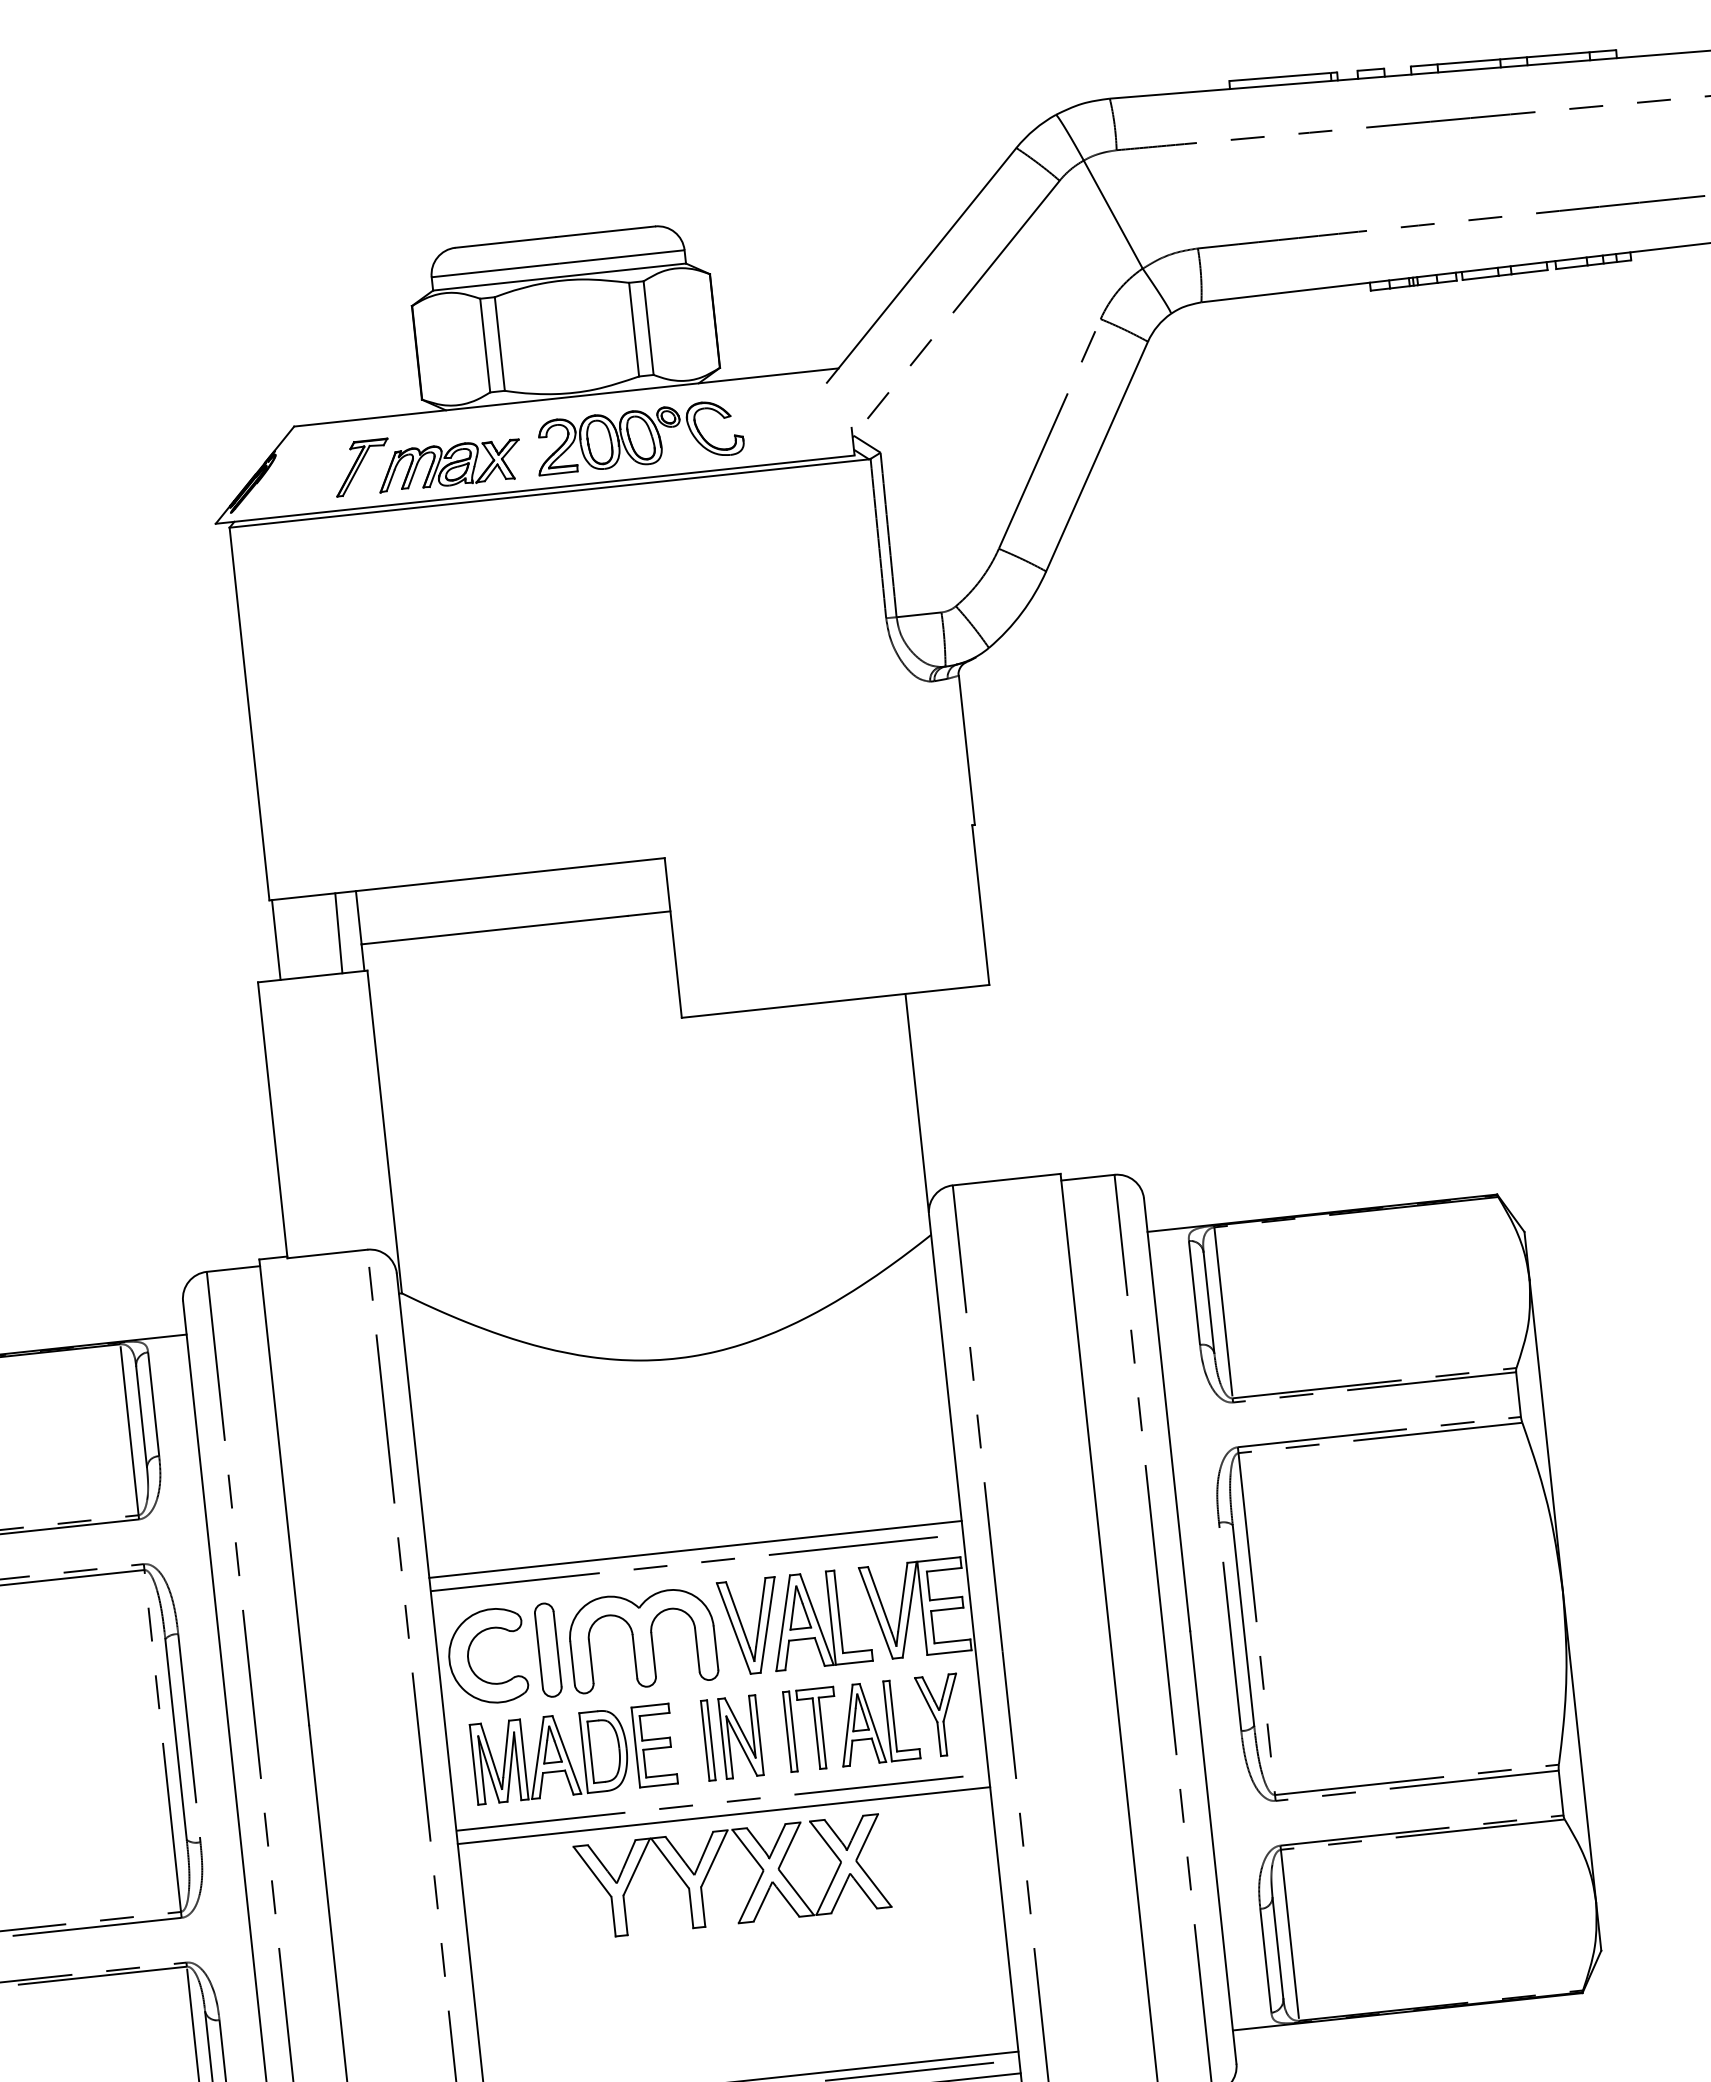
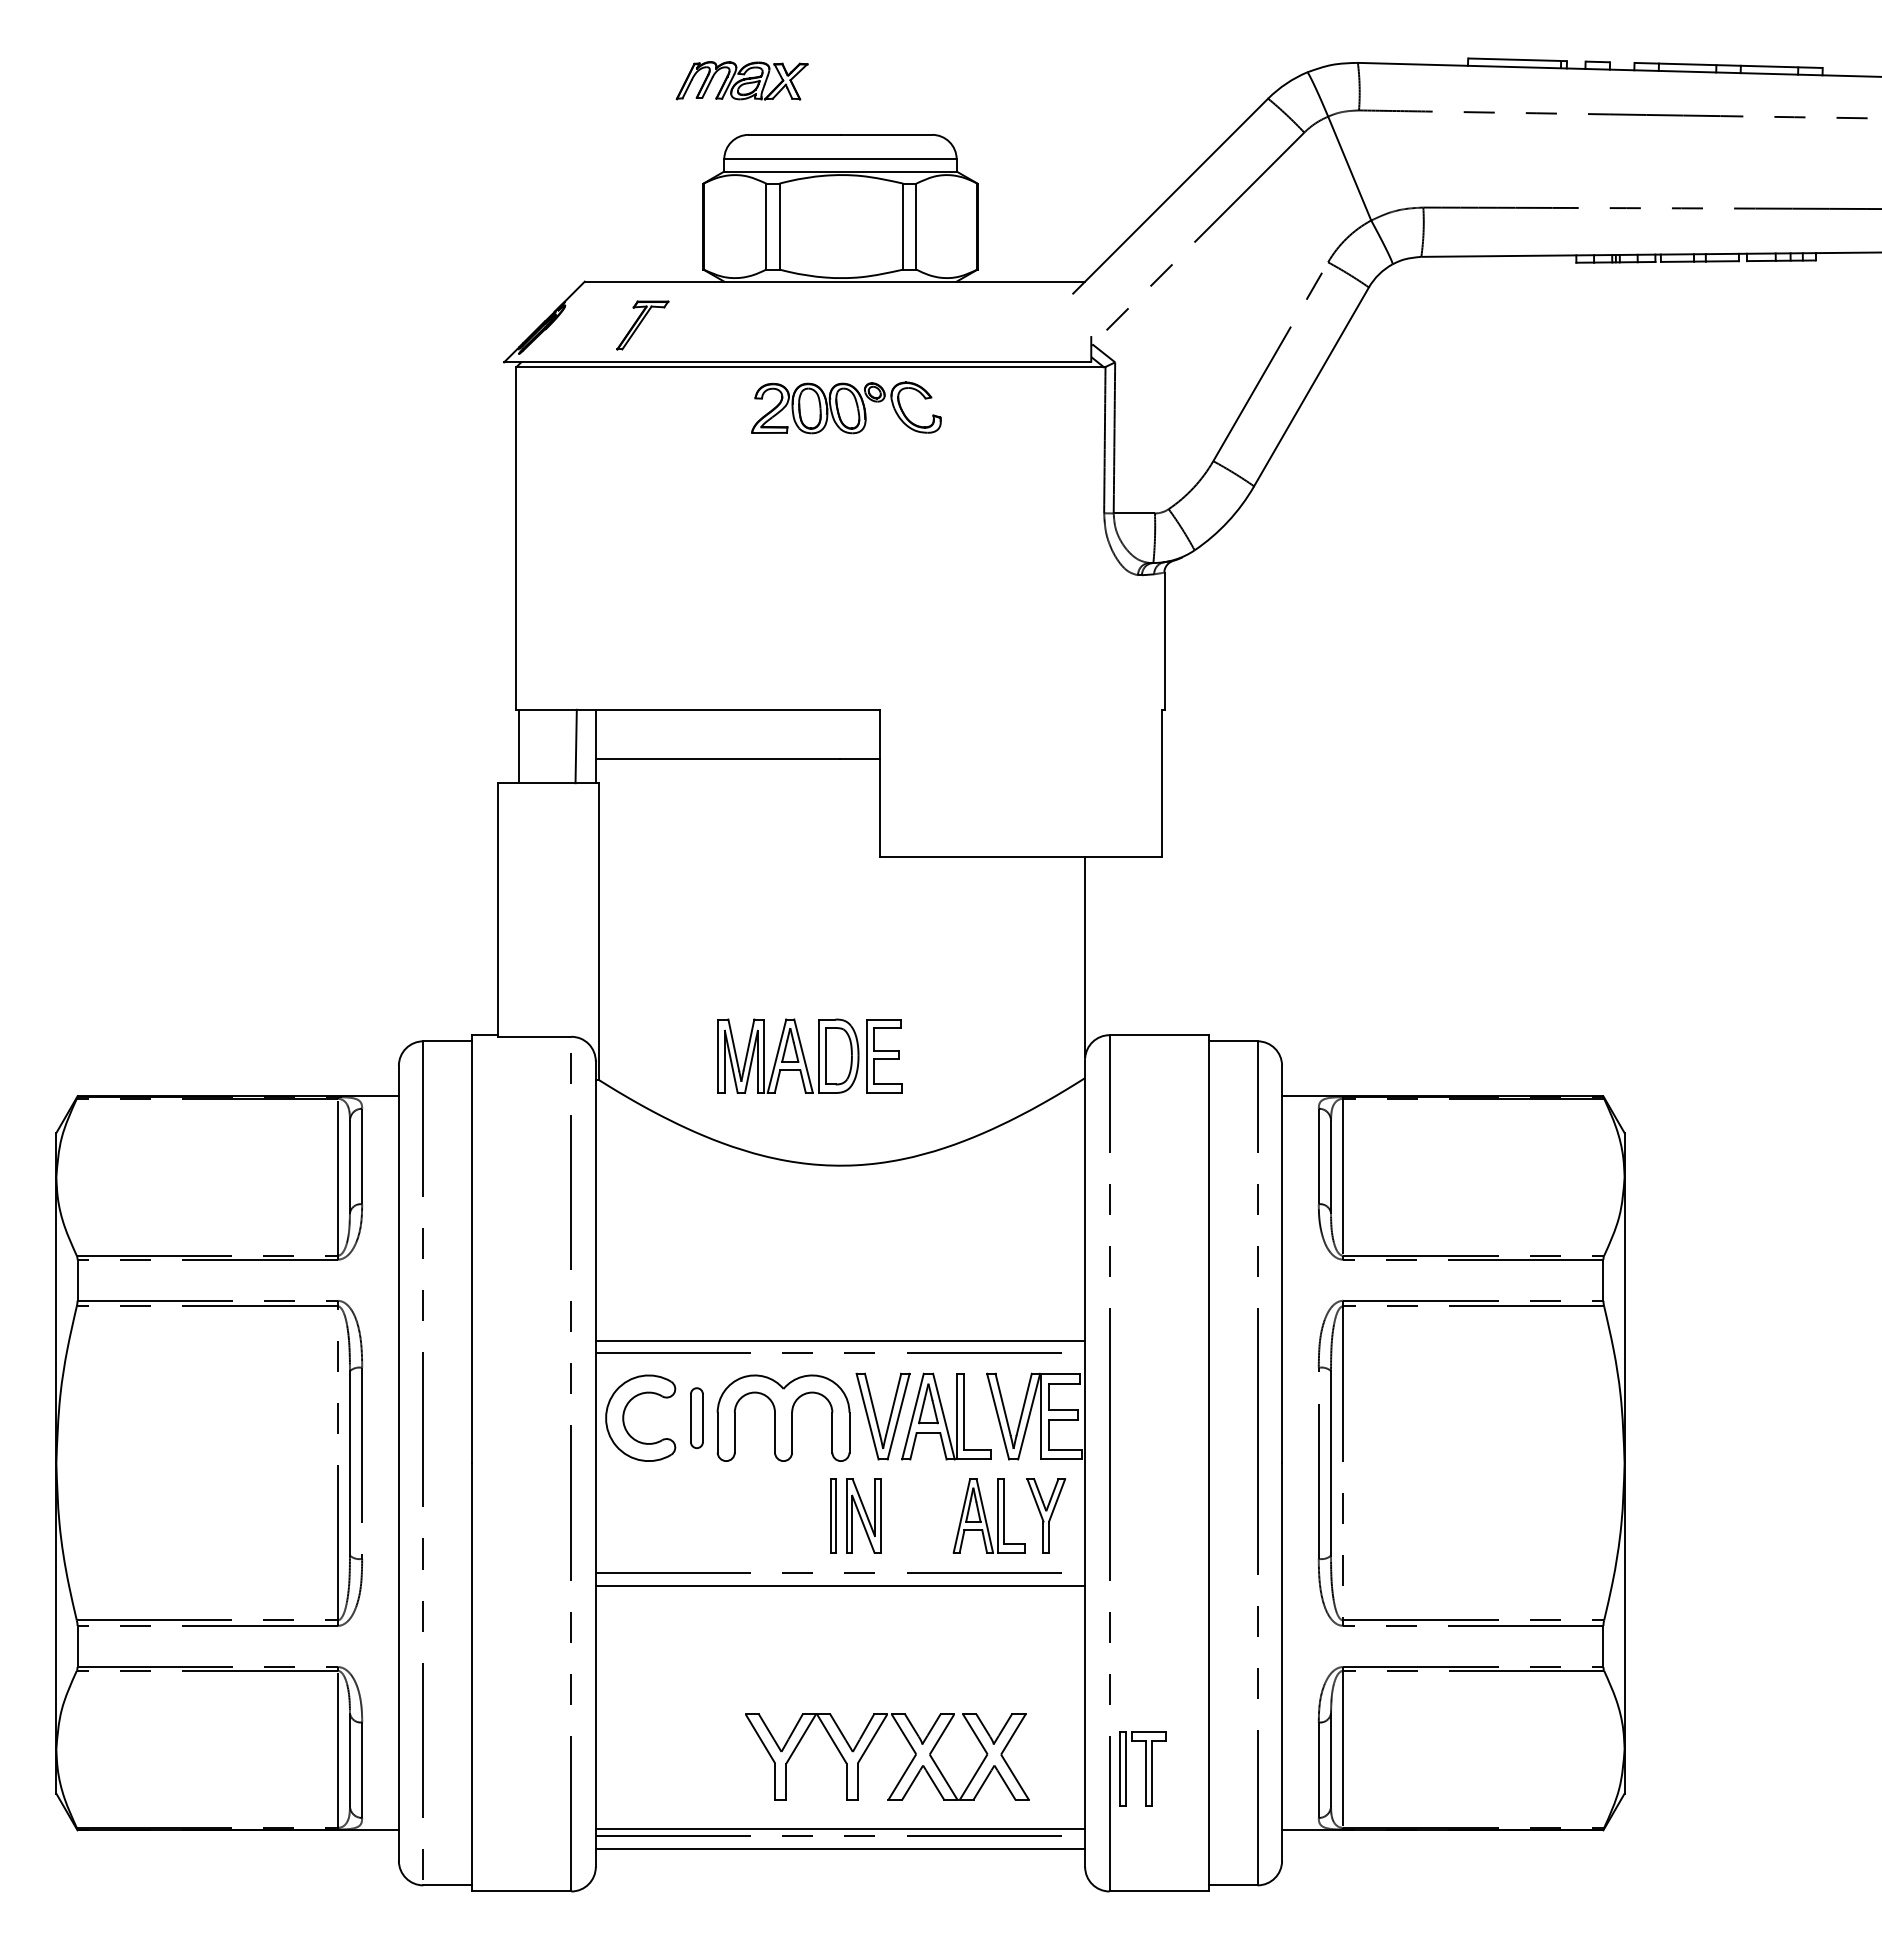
part: (639, 436) -> (846, 407), moved
part: (448, 464) -> (741, 80), moved
part: (547, 1649) -> (696, 1417), size x0.7
part: (811, 1729) -> (1142, 1768), moved
part: (573, 1753) -> (809, 1055), moved
part: (711, 1867) -> (869, 1746), moved

